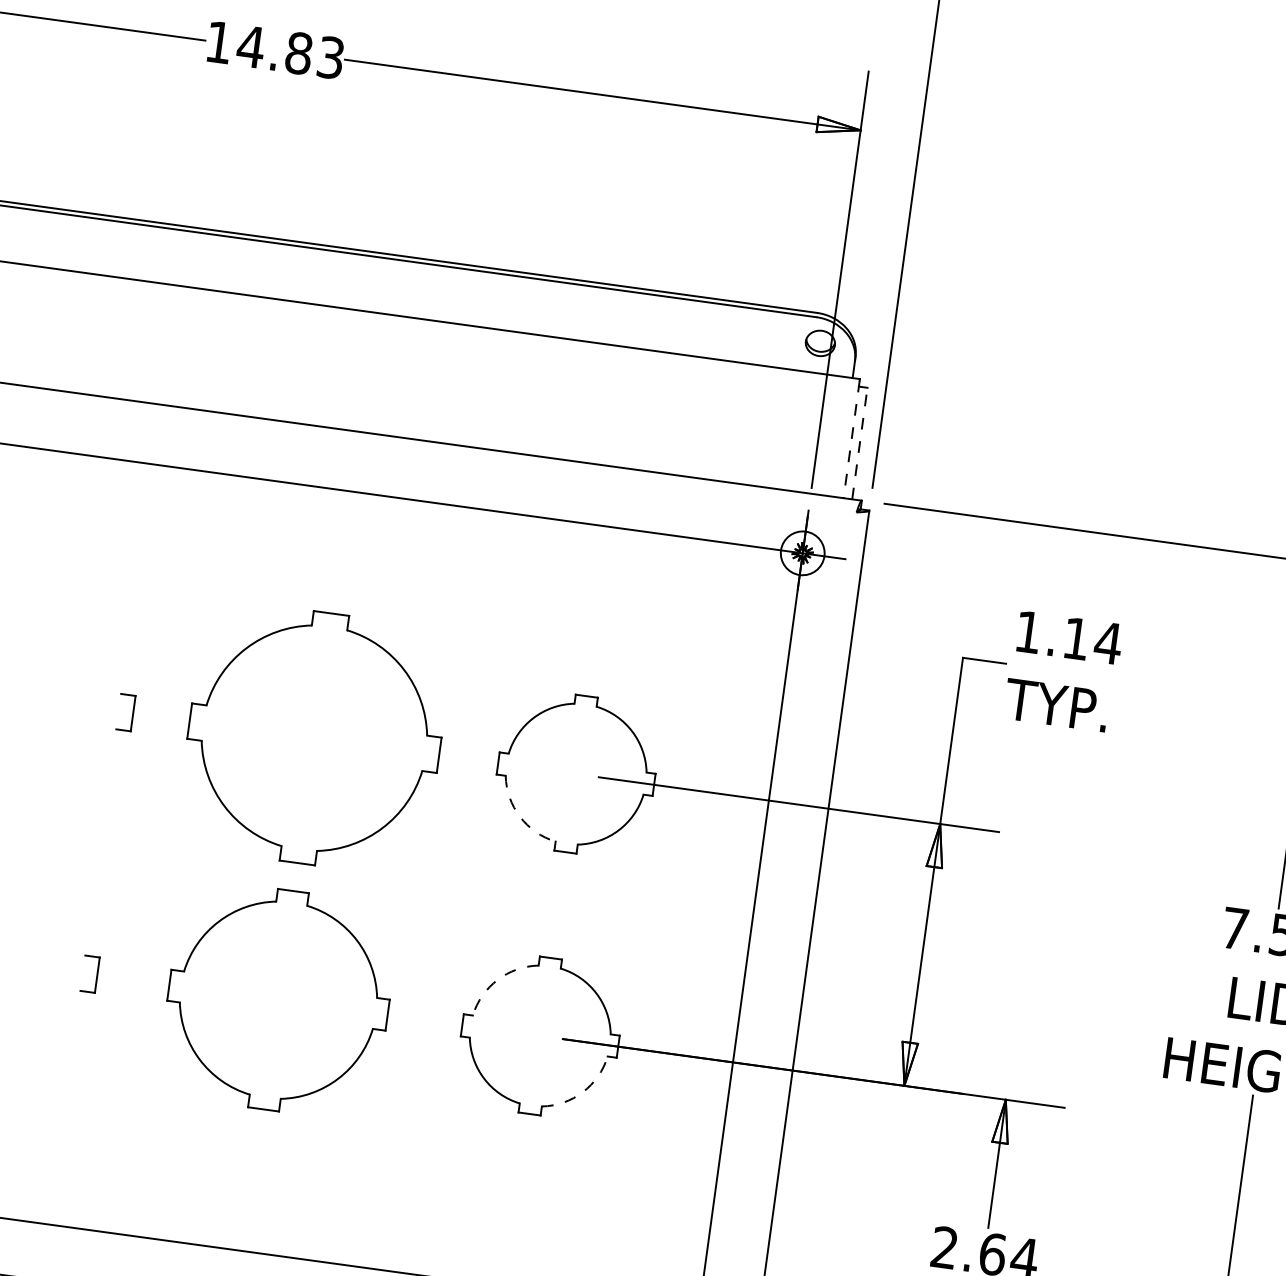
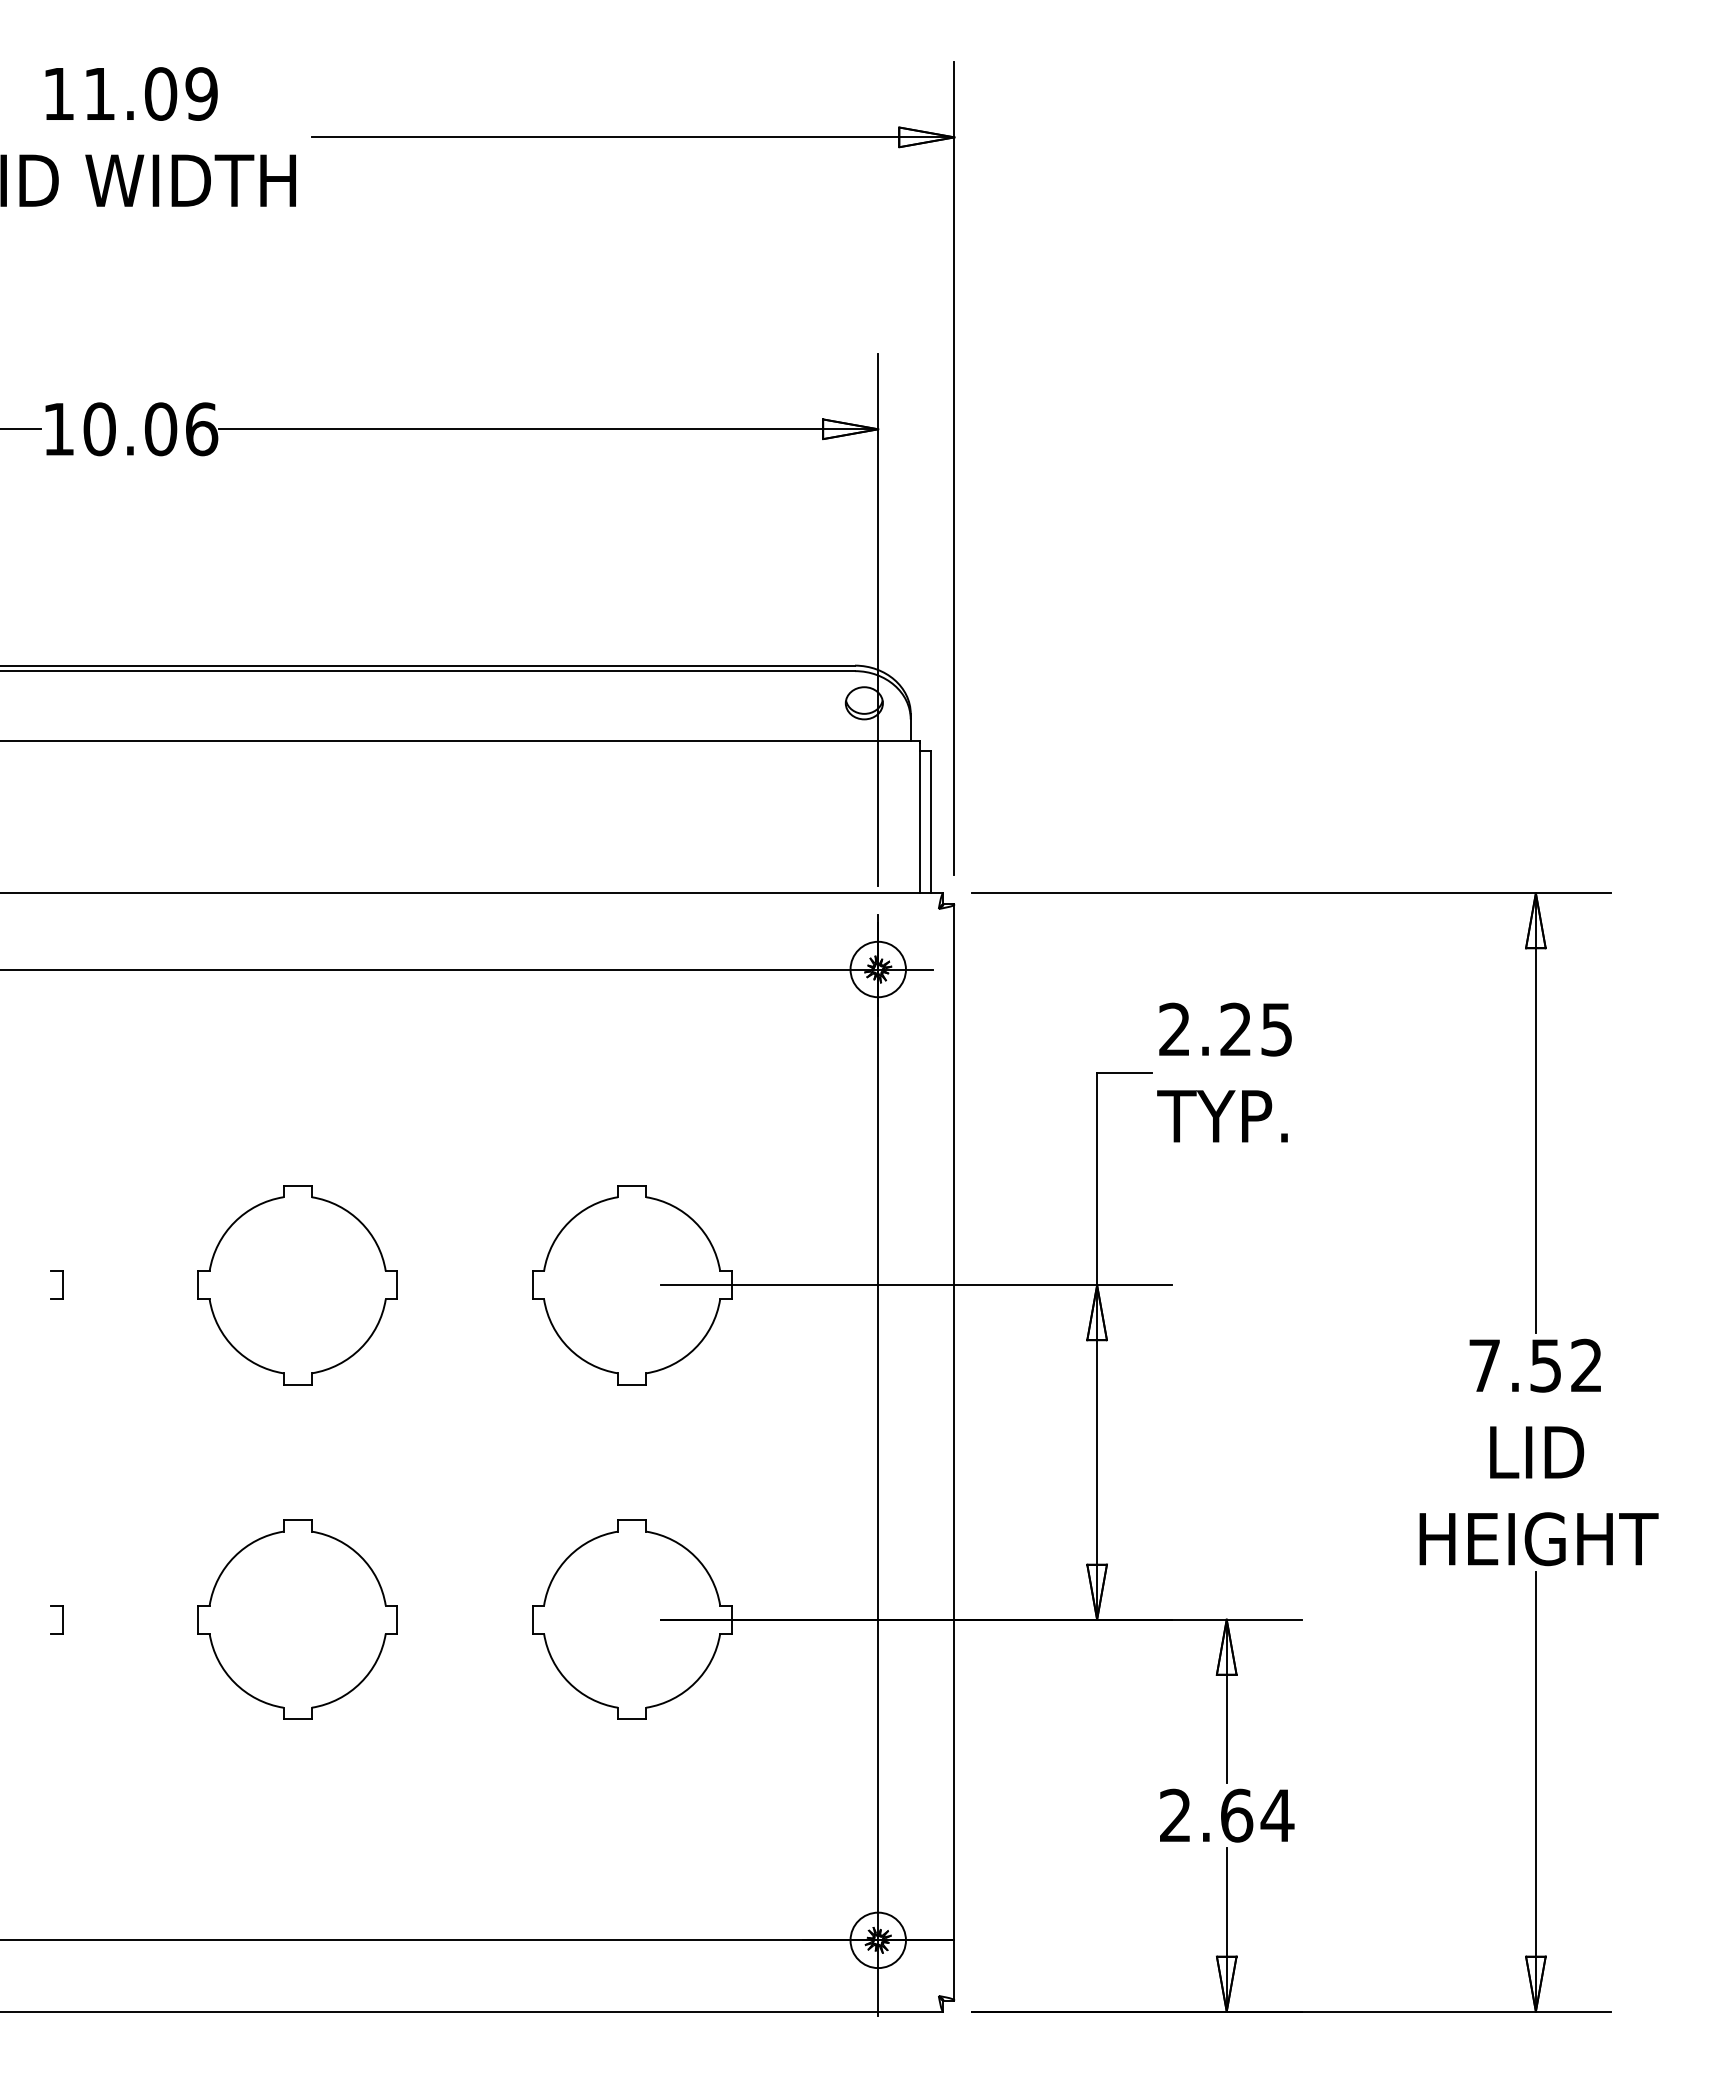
text: (290, 52) -> (150, 429), 14.83 -> 10.06
line: (852, 439) -> (920, 818), dashed -> solid
line: (860, 443) -> (931, 821), dashed -> solid
text: (1068, 637) -> (1226, 1029), 1.14 -> 2.25
part: (125, 711) -> (56, 1284), size x0.62
part: (314, 738) -> (297, 1285), size x0.62
arc: (520, 816) -> (569, 1348), dashed -> solid
part: (89, 974) -> (56, 1619), size x0.62
arc: (498, 979) -> (569, 1556), dashed -> solid
part: (278, 999) -> (297, 1619), size x0.71
arc: (583, 1092) -> (695, 1682), dashed -> solid

